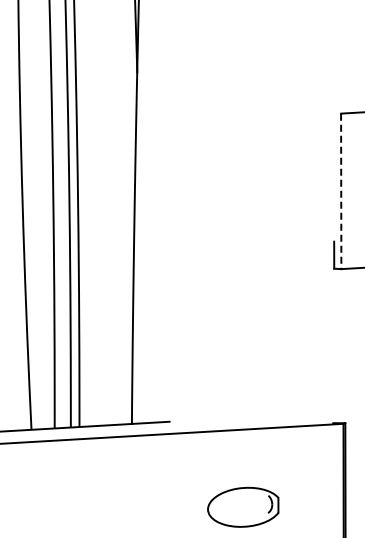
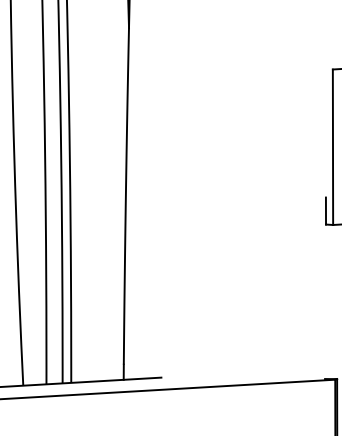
line: (341, 191) -> (333, 147), dashed -> solid

